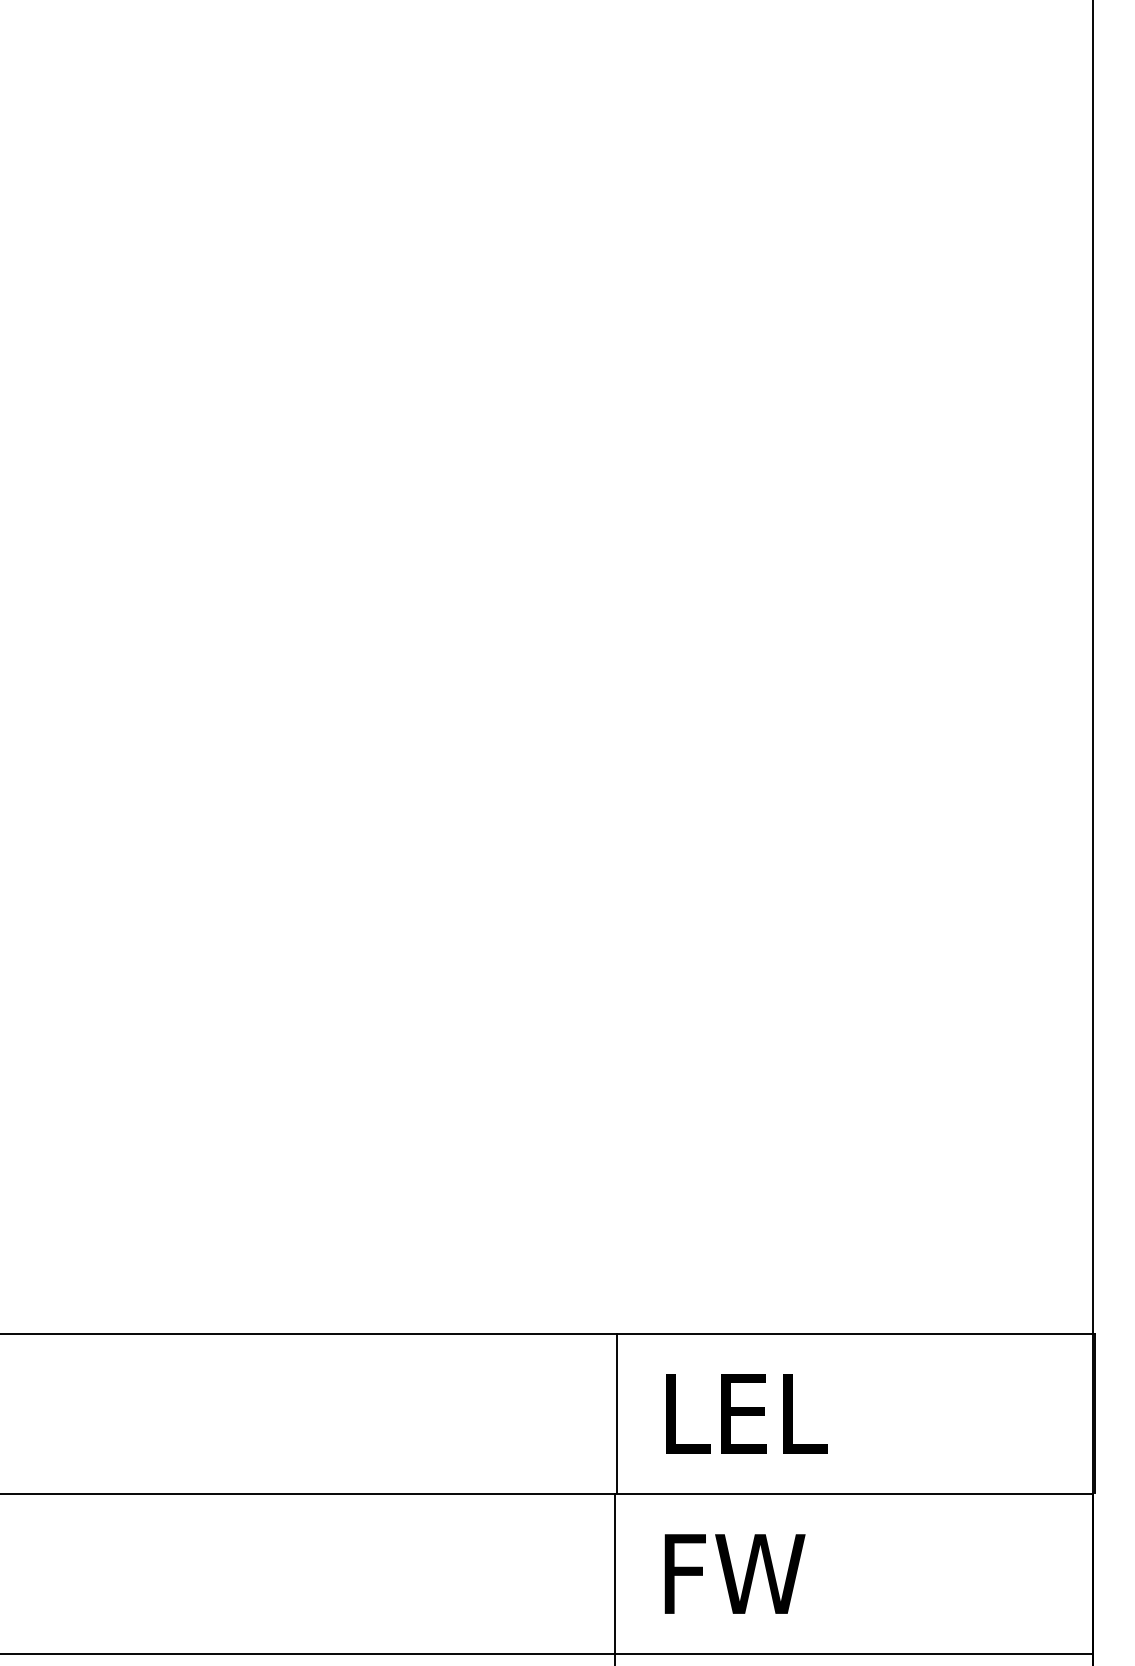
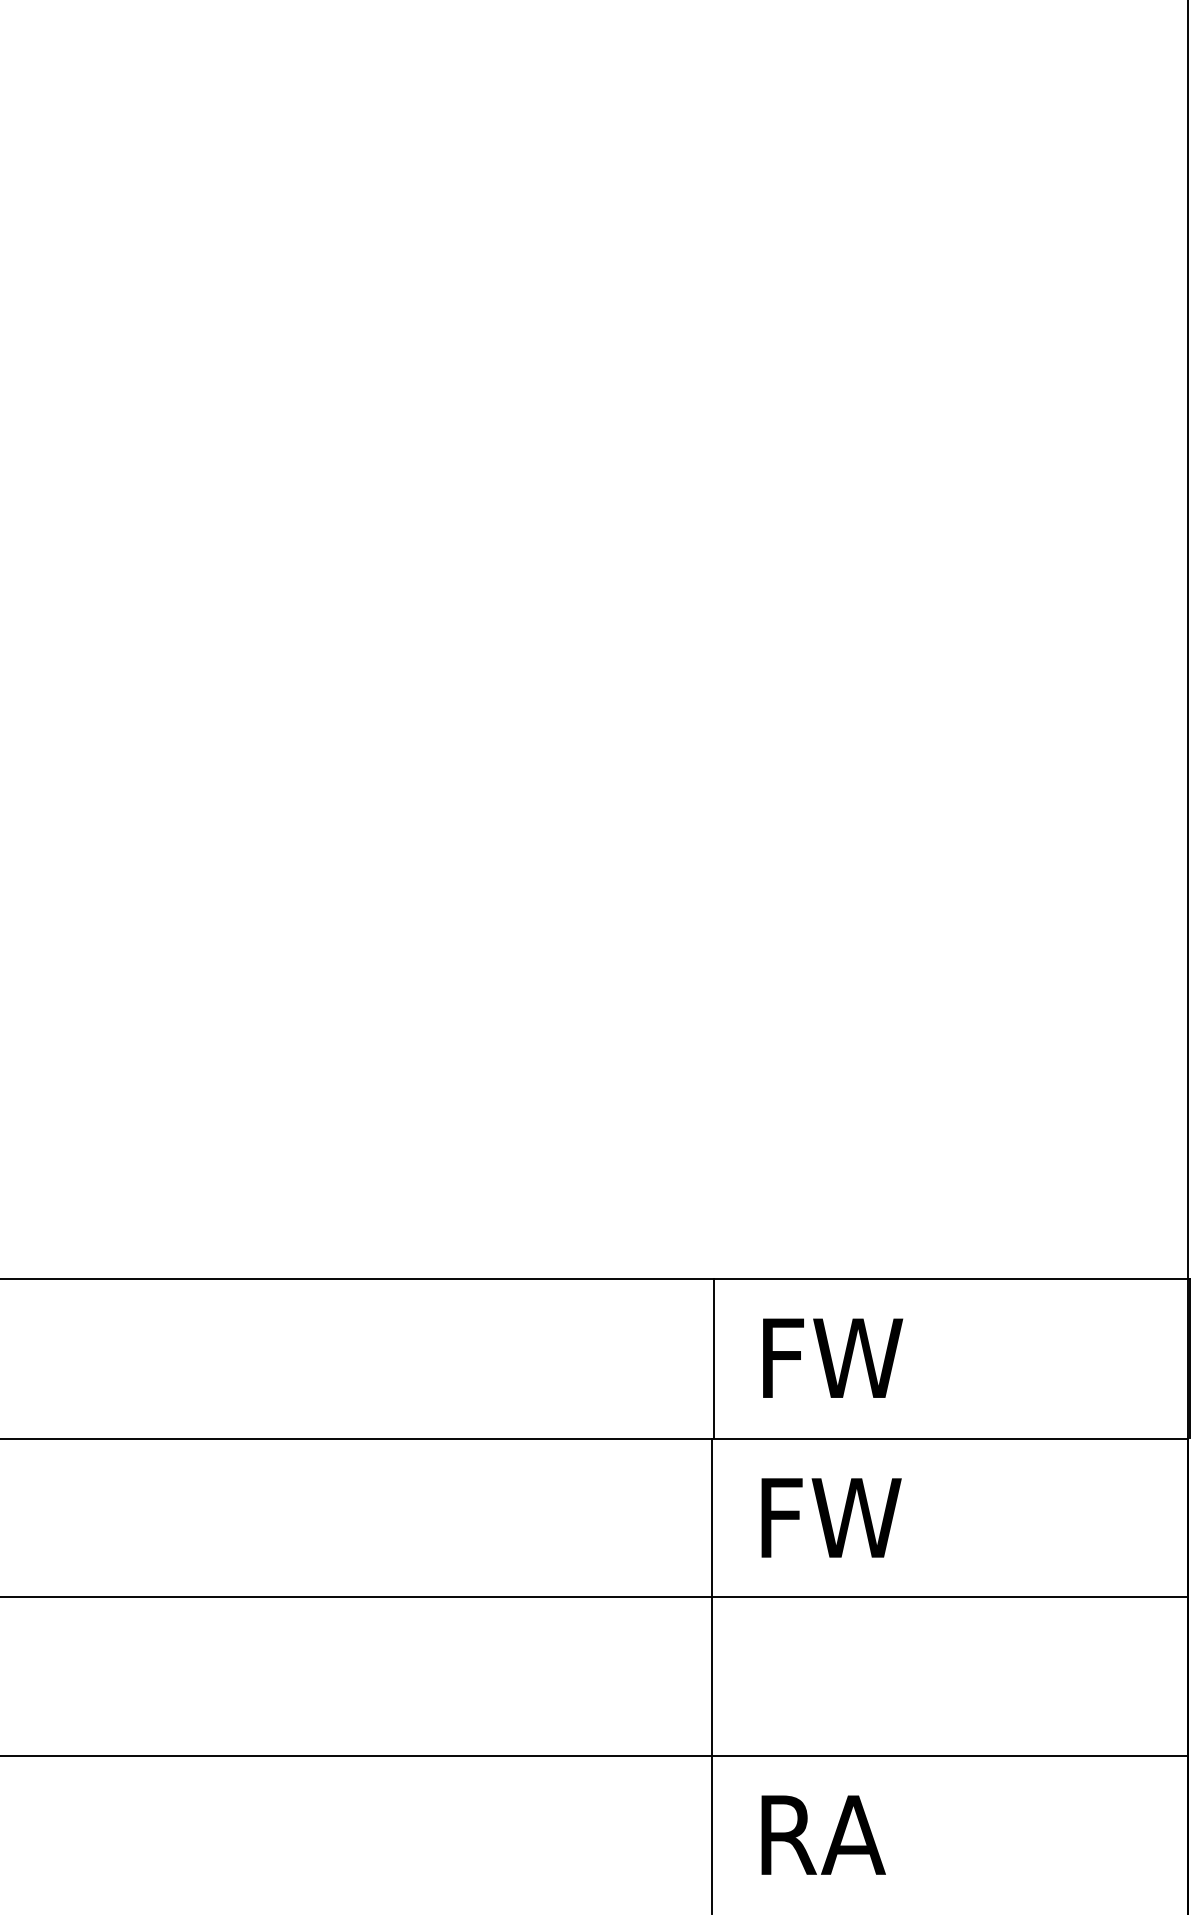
text: (747, 1412) -> (843, 1357), LEL -> FW

